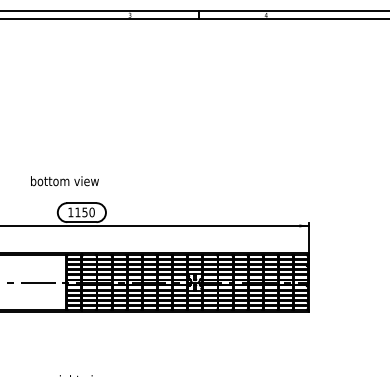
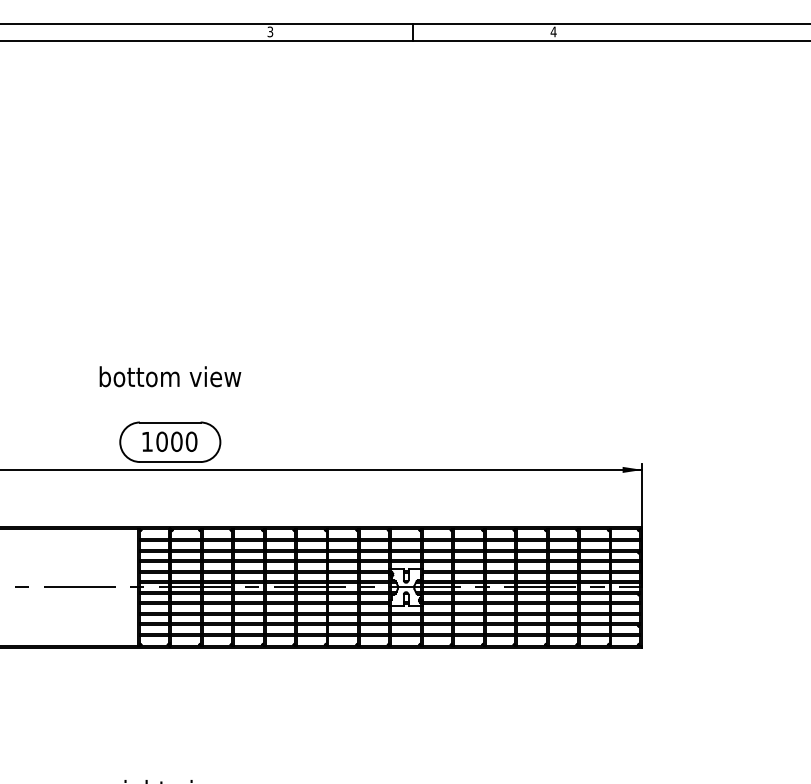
text: (64, 181) -> (169, 377), moved
text: (81, 212) -> (169, 441), 1150 -> 1000

